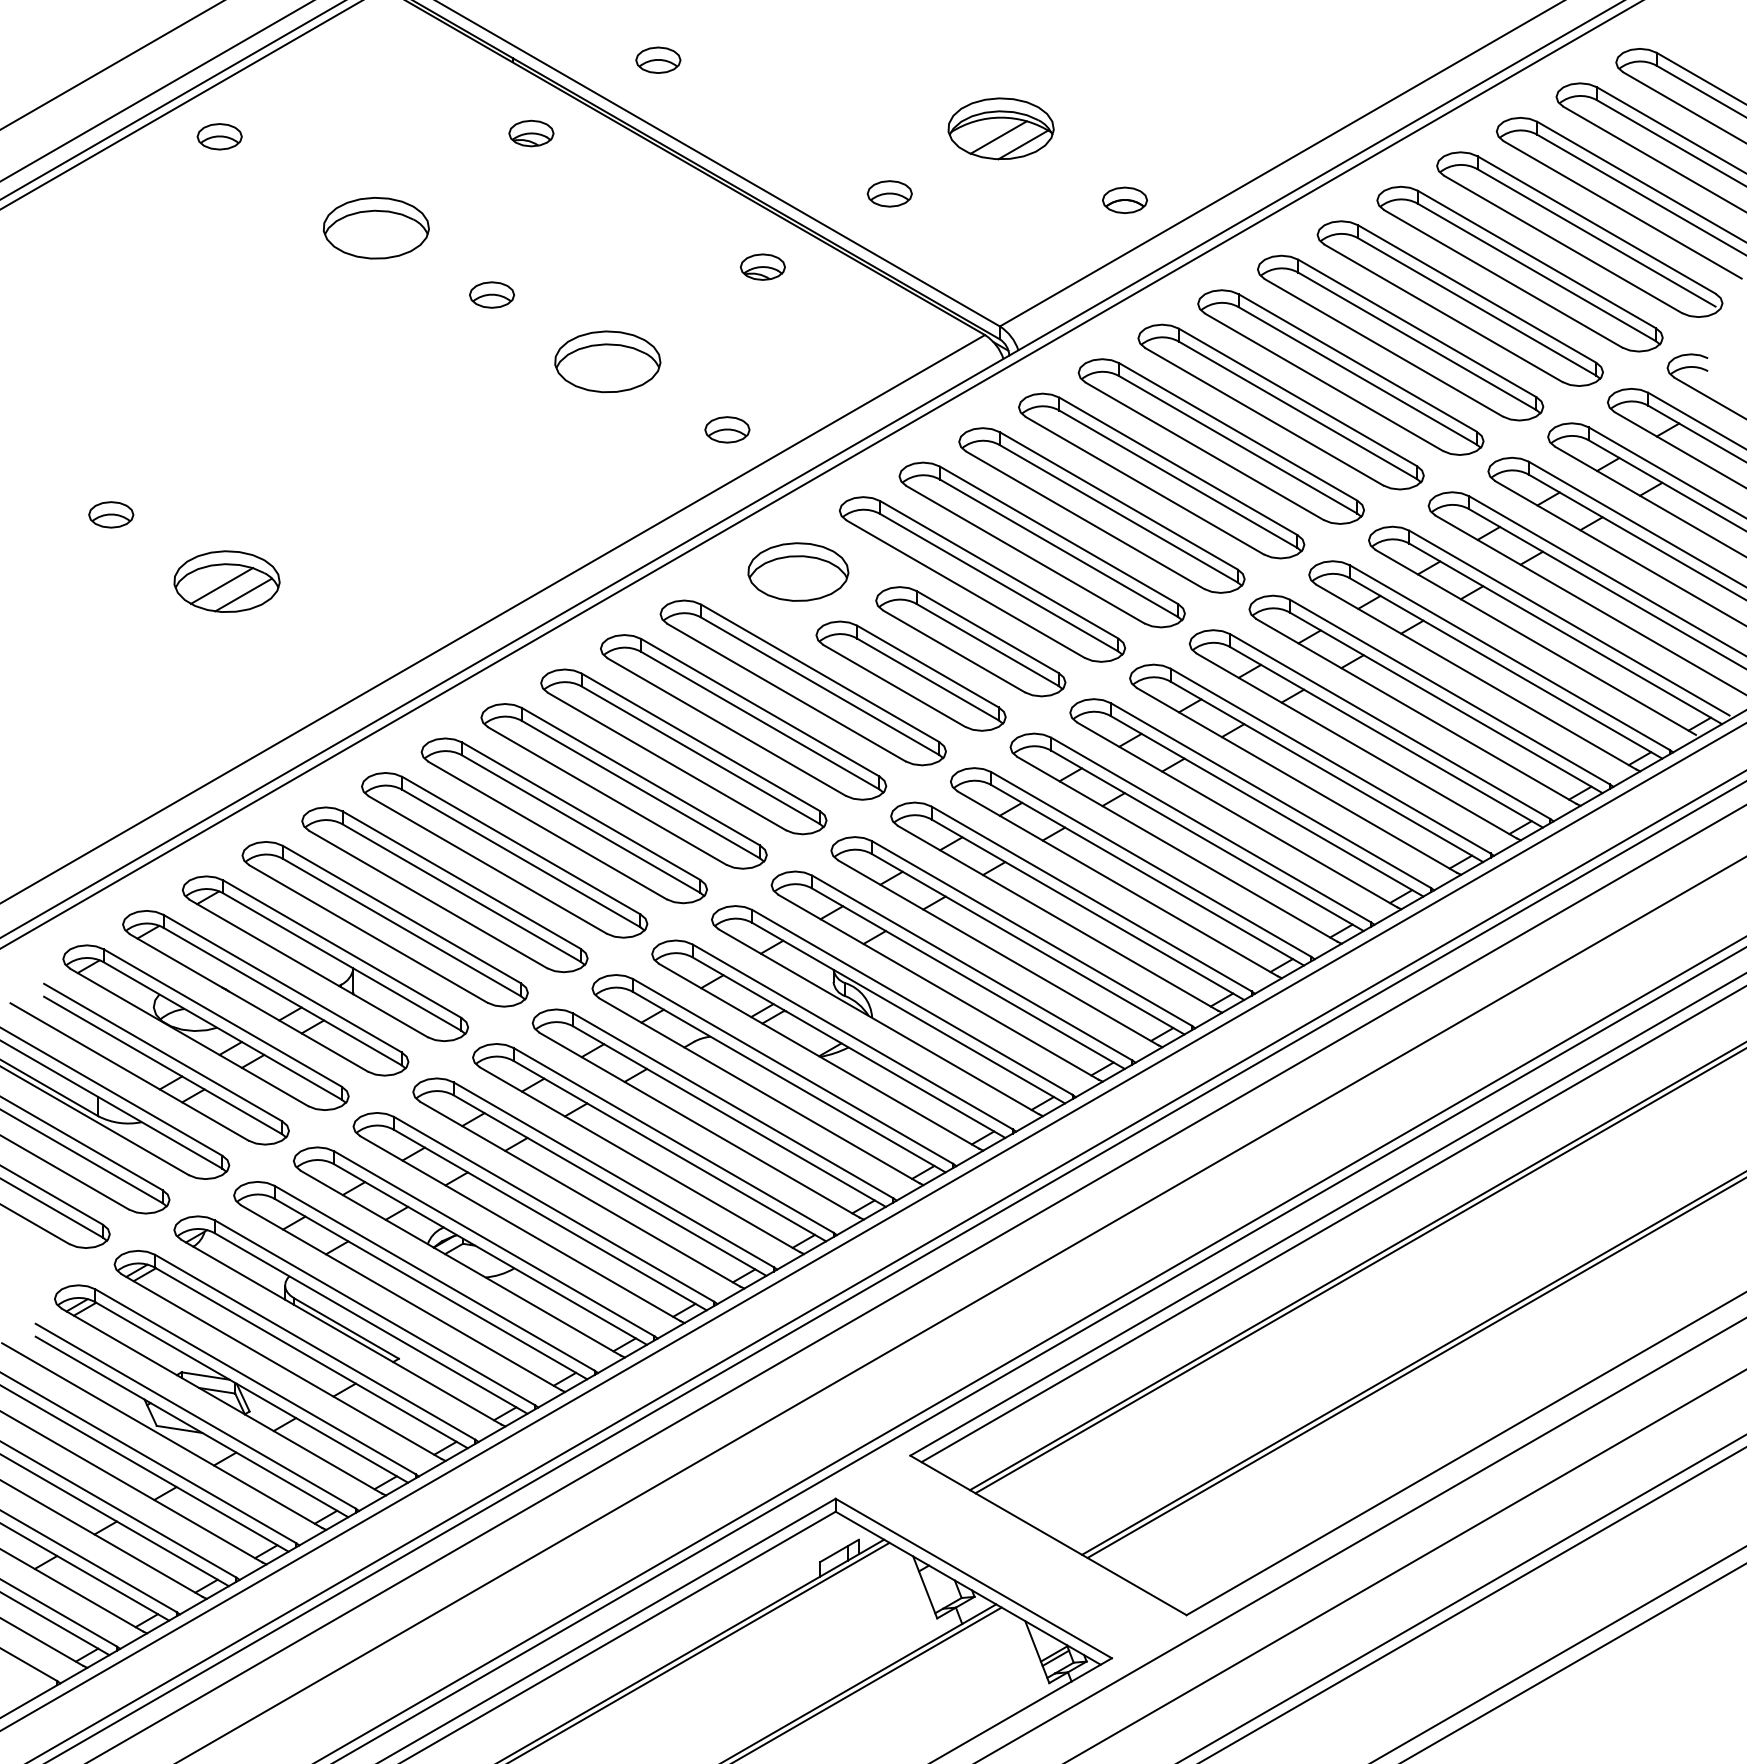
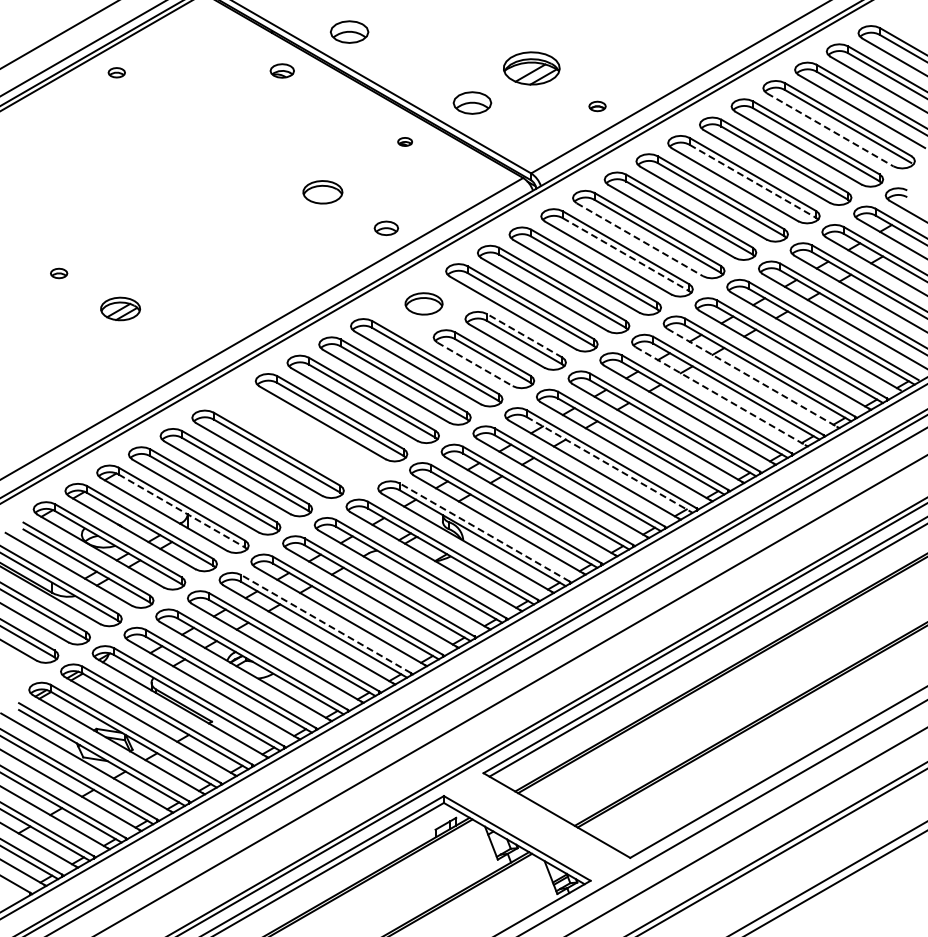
part: (657, 59) -> (349, 31), size x1.6
part: (219, 136) -> (116, 72), size x0.7
part: (889, 192) -> (472, 102), size x1.6
part: (1124, 200) -> (597, 106), size x0.7
part: (375, 228) -> (199, 121), removed
line: (1563, 243) -> (830, 129), solid -> dashed
part: (761, 266) -> (404, 141), size x0.6
part: (490, 294) -> (260, 156), removed
line: (1416, 341) -> (752, 181), solid -> dashed
part: (607, 362) -> (322, 192), size x0.7
line: (1203, 450) -> (639, 239), solid -> dashed
line: (1177, 479) -> (625, 254), solid -> dashed
part: (110, 514) -> (58, 273), size x0.7
part: (797, 571) -> (423, 303), size x0.7
part: (226, 580) -> (120, 308), size x0.7
line: (987, 631) -> (524, 335), solid -> dashed
line: (895, 686) -> (475, 364), solid -> dashed
line: (1416, 712) -> (752, 378), solid -> dashed
line: (1358, 746) -> (721, 396), solid -> dashed
part: (563, 819) -> (299, 435), removed
line: (1147, 874) -> (609, 464), solid -> dashed
line: (341, 962) -> (181, 511), solid -> dashed
line: (912, 1002) -> (484, 532), solid -> dashed
line: (612, 1173) -> (325, 623), solid -> dashed

